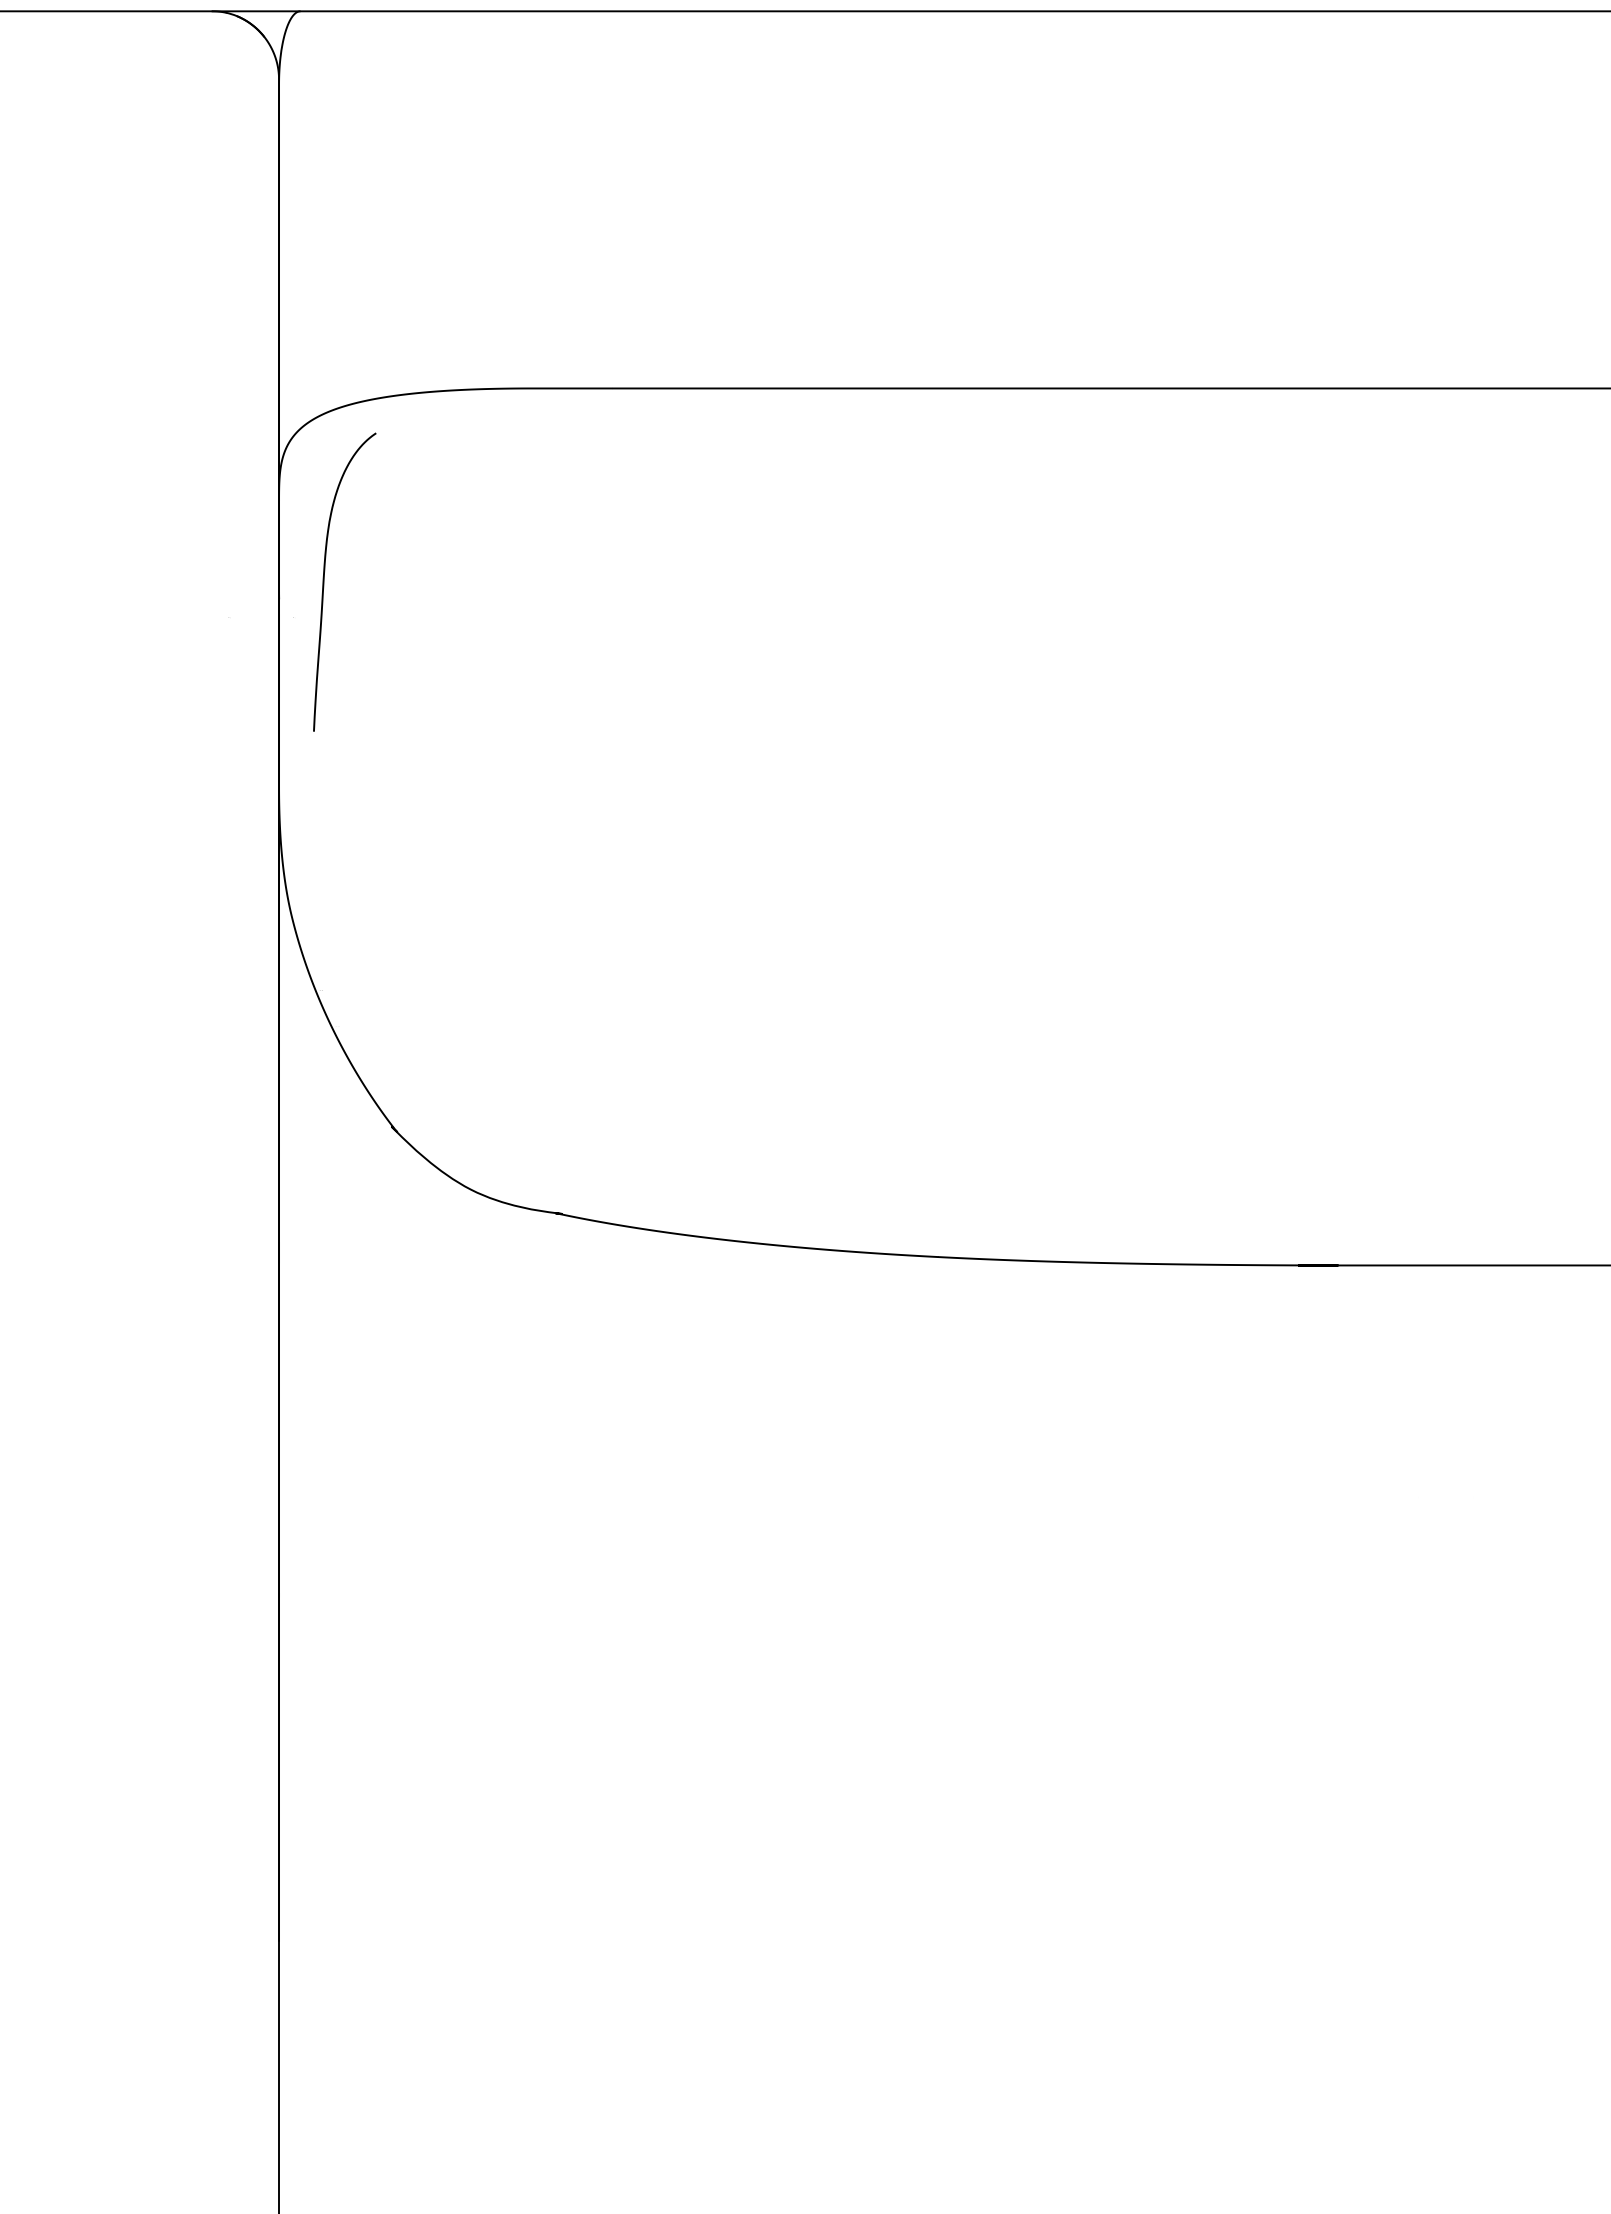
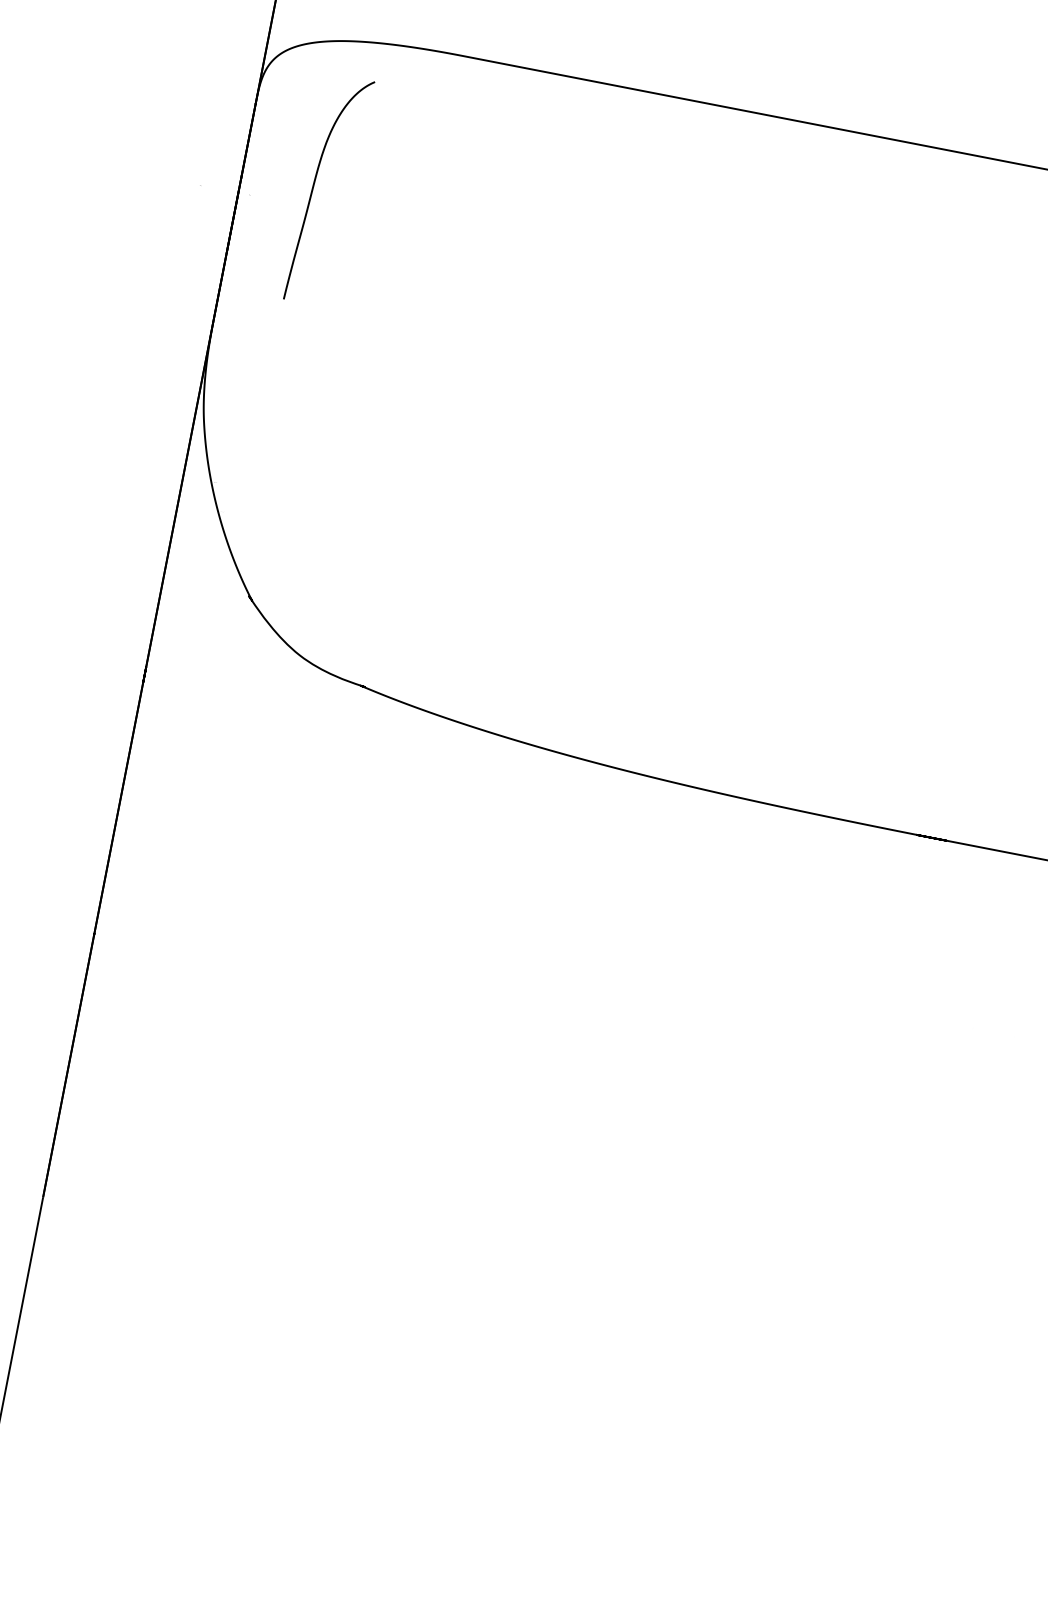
part: (324, 581) -> (313, 186), moved

